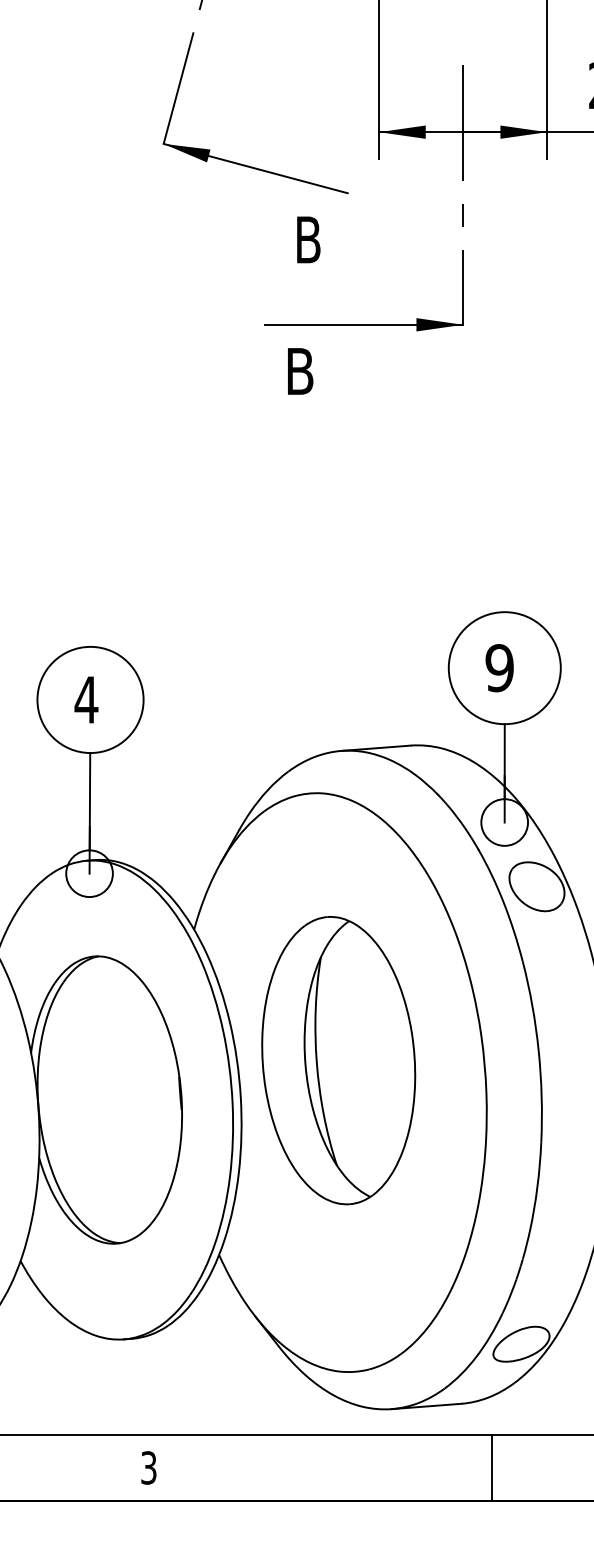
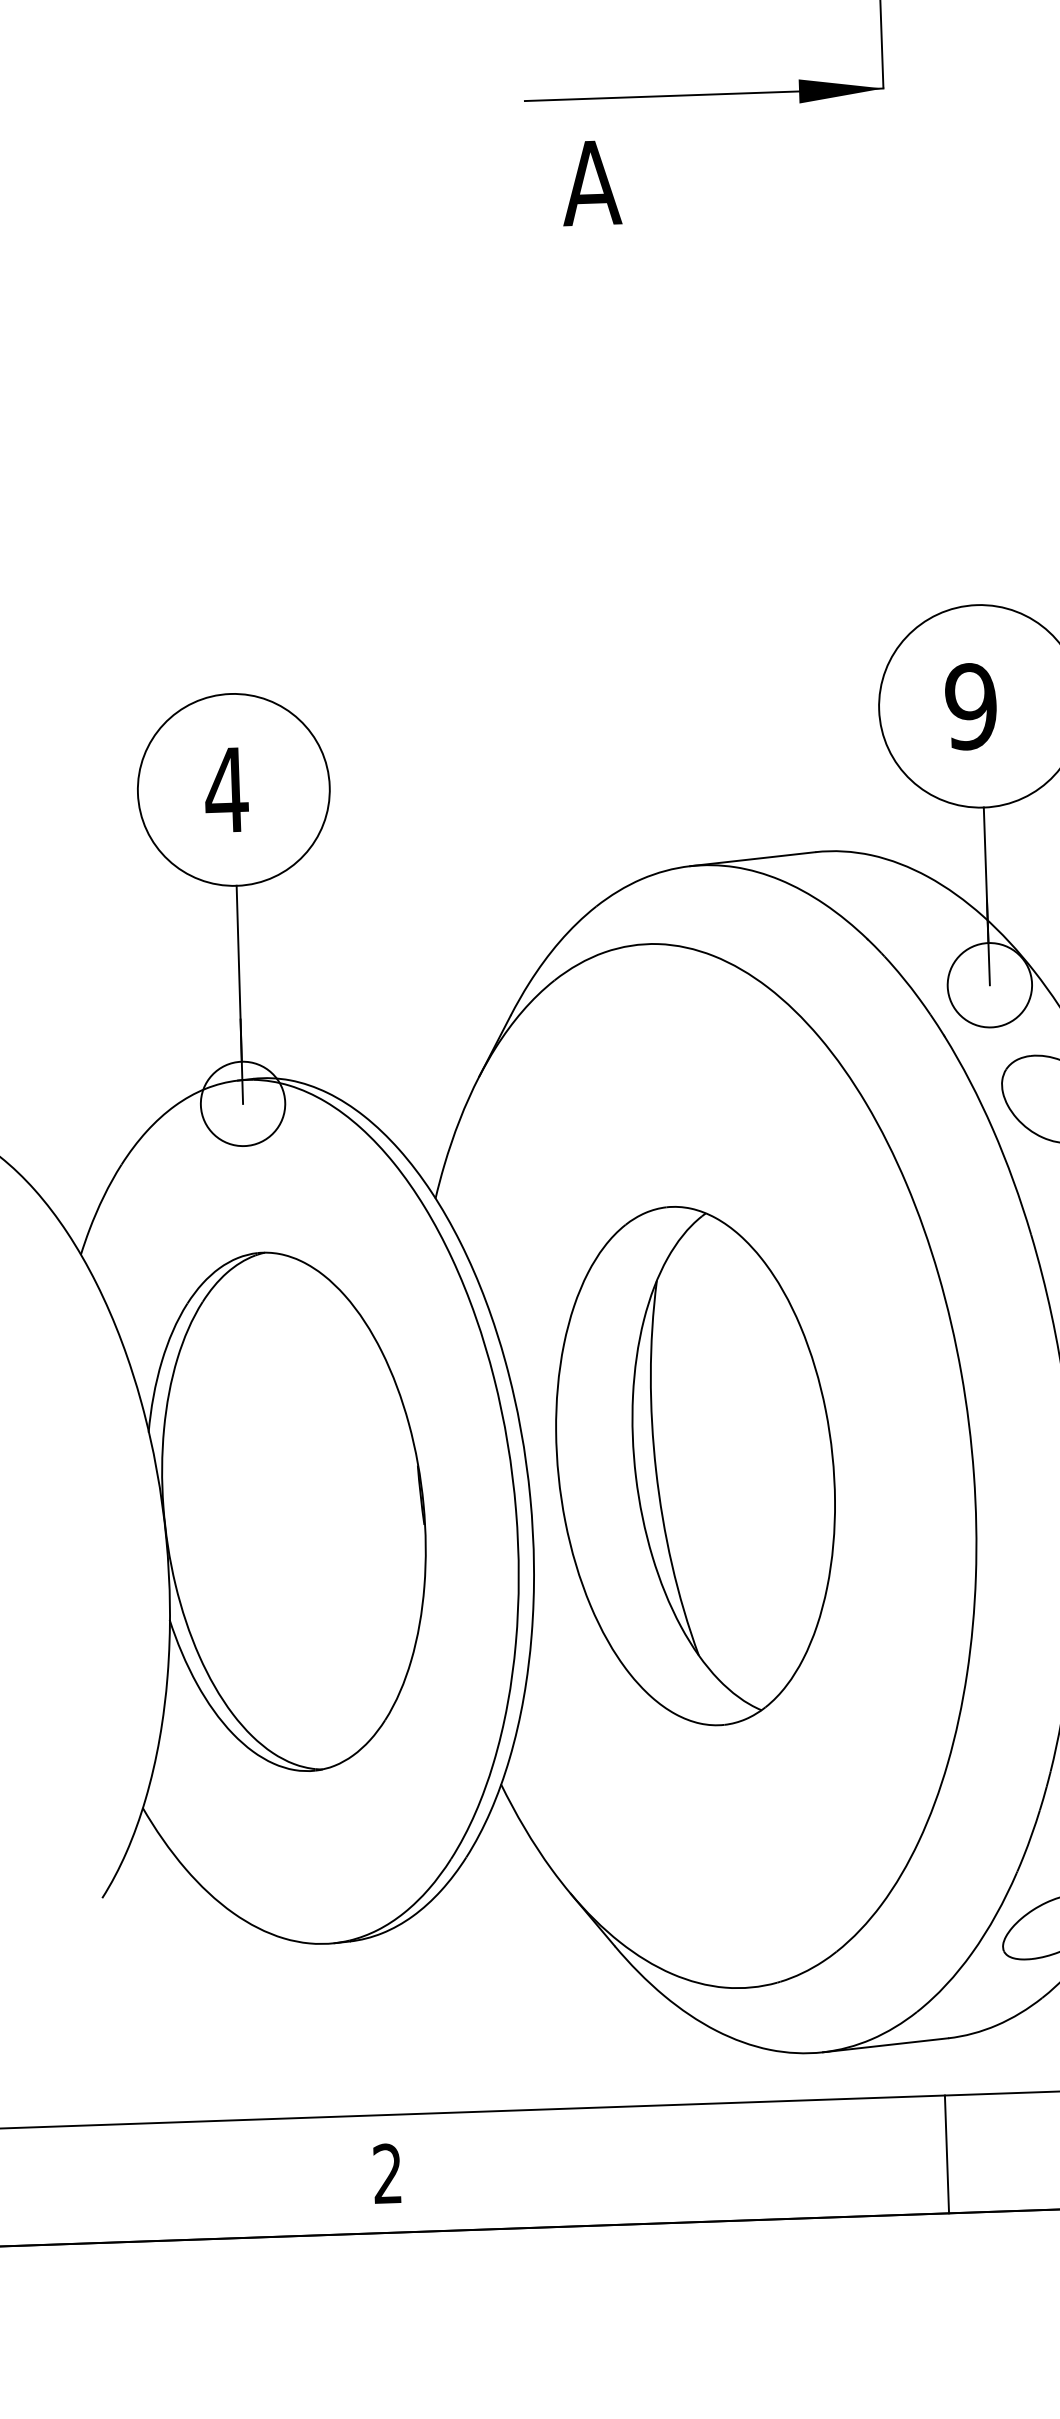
text: (299, 371) -> (590, 183), B -> A
part: (338, 1060) -> (695, 1465), moved
text: (148, 1467) -> (387, 2173), 3 -> 2
line: (492, 1467) -> (947, 2153), moved

